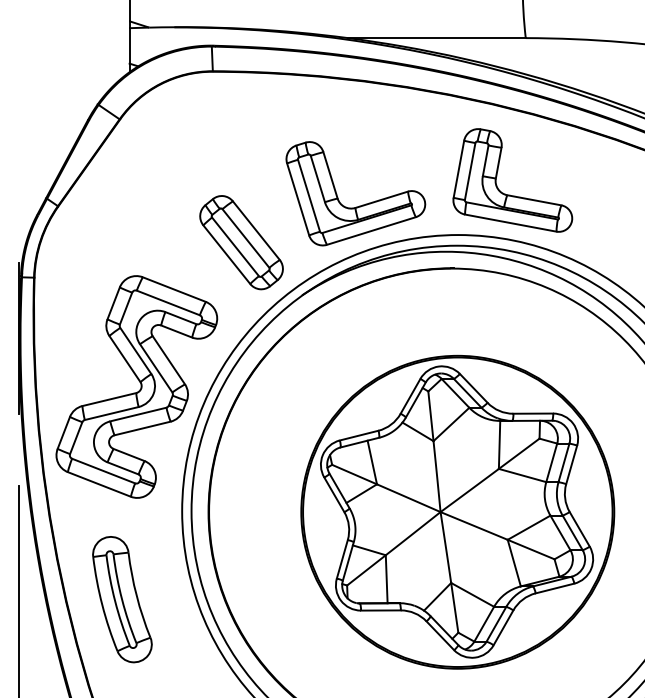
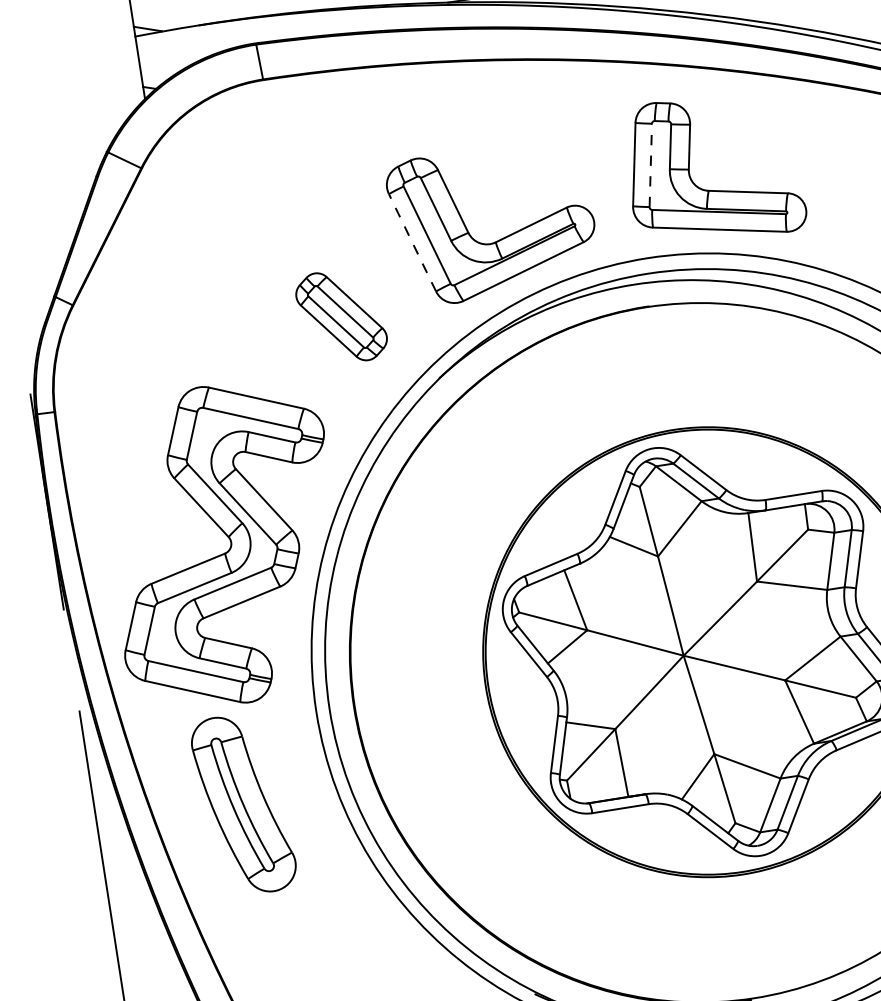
line: (470, 171) -> (651, 165), solid -> dashed
line: (298, 199) -> (413, 242), solid -> dashed
part: (241, 242) -> (341, 316), size x0.7
part: (122, 599) -> (243, 804), moved

